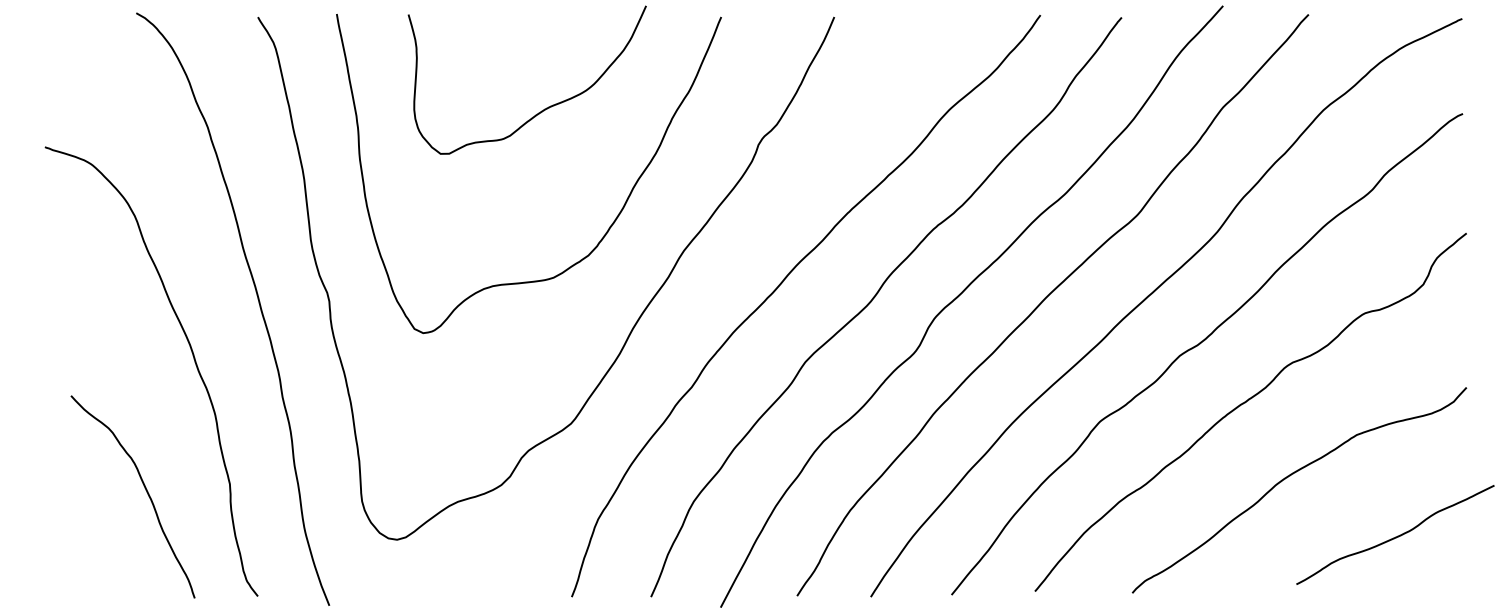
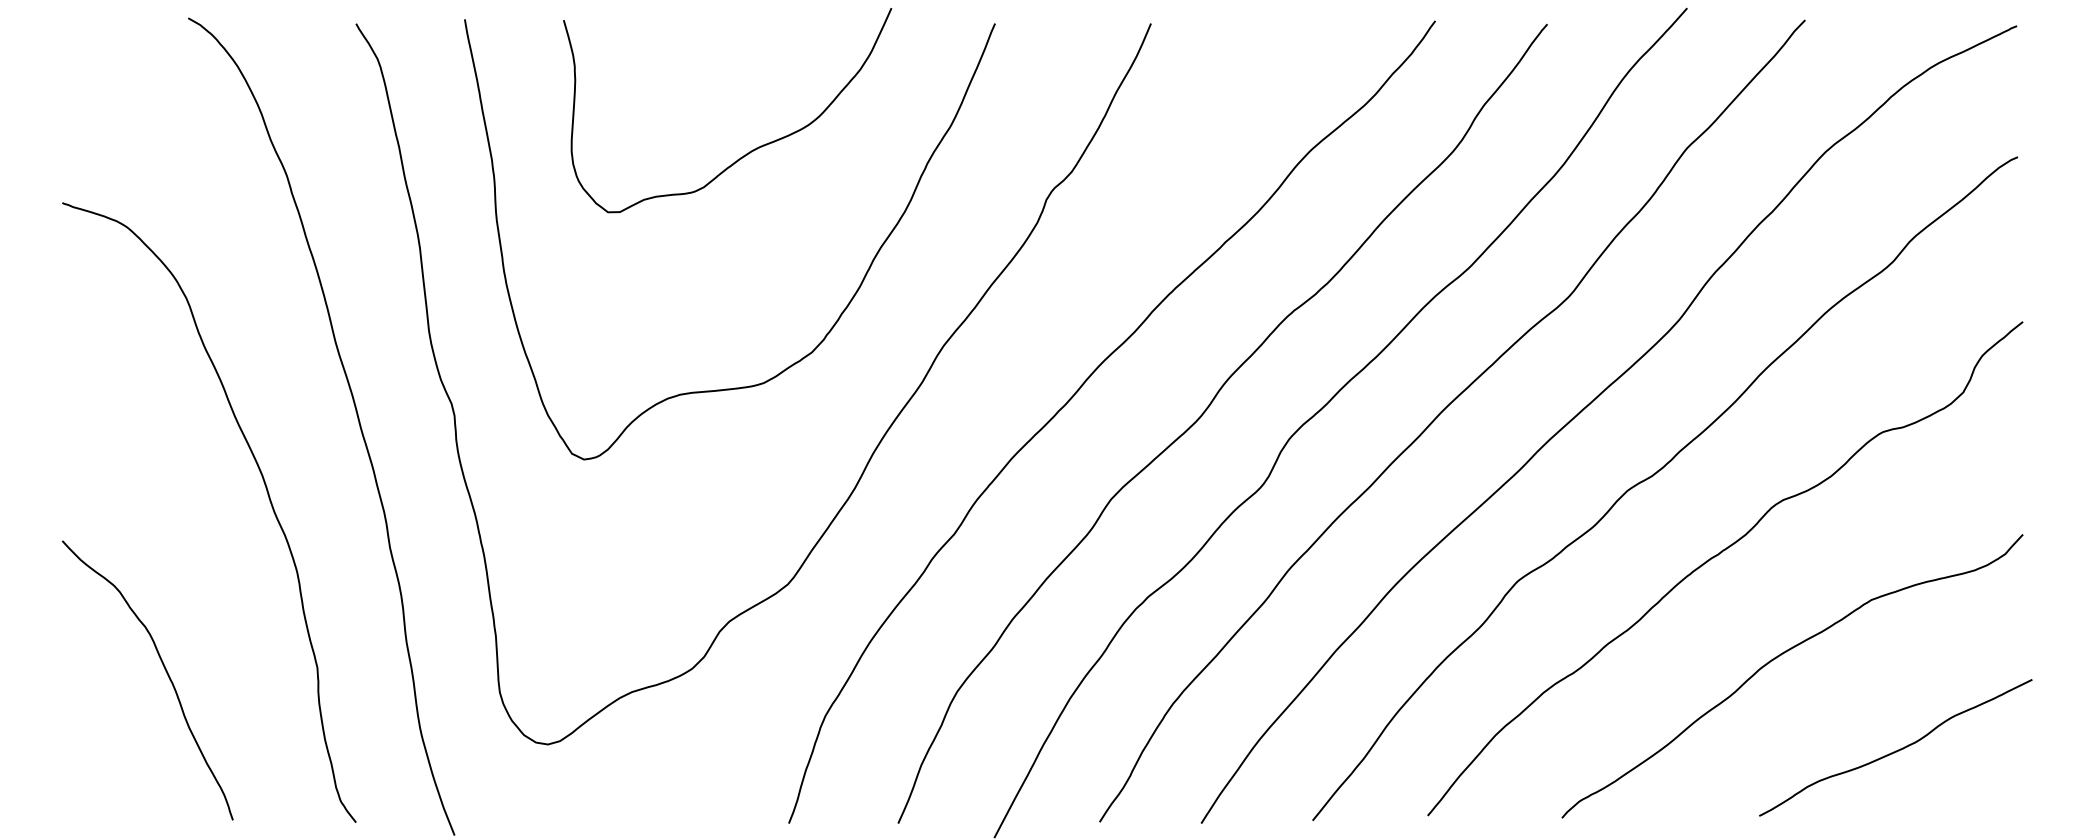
curve: (145, 490) -> (165, 671), moved
curve: (1395, 536) -> (1895, 750), moved

